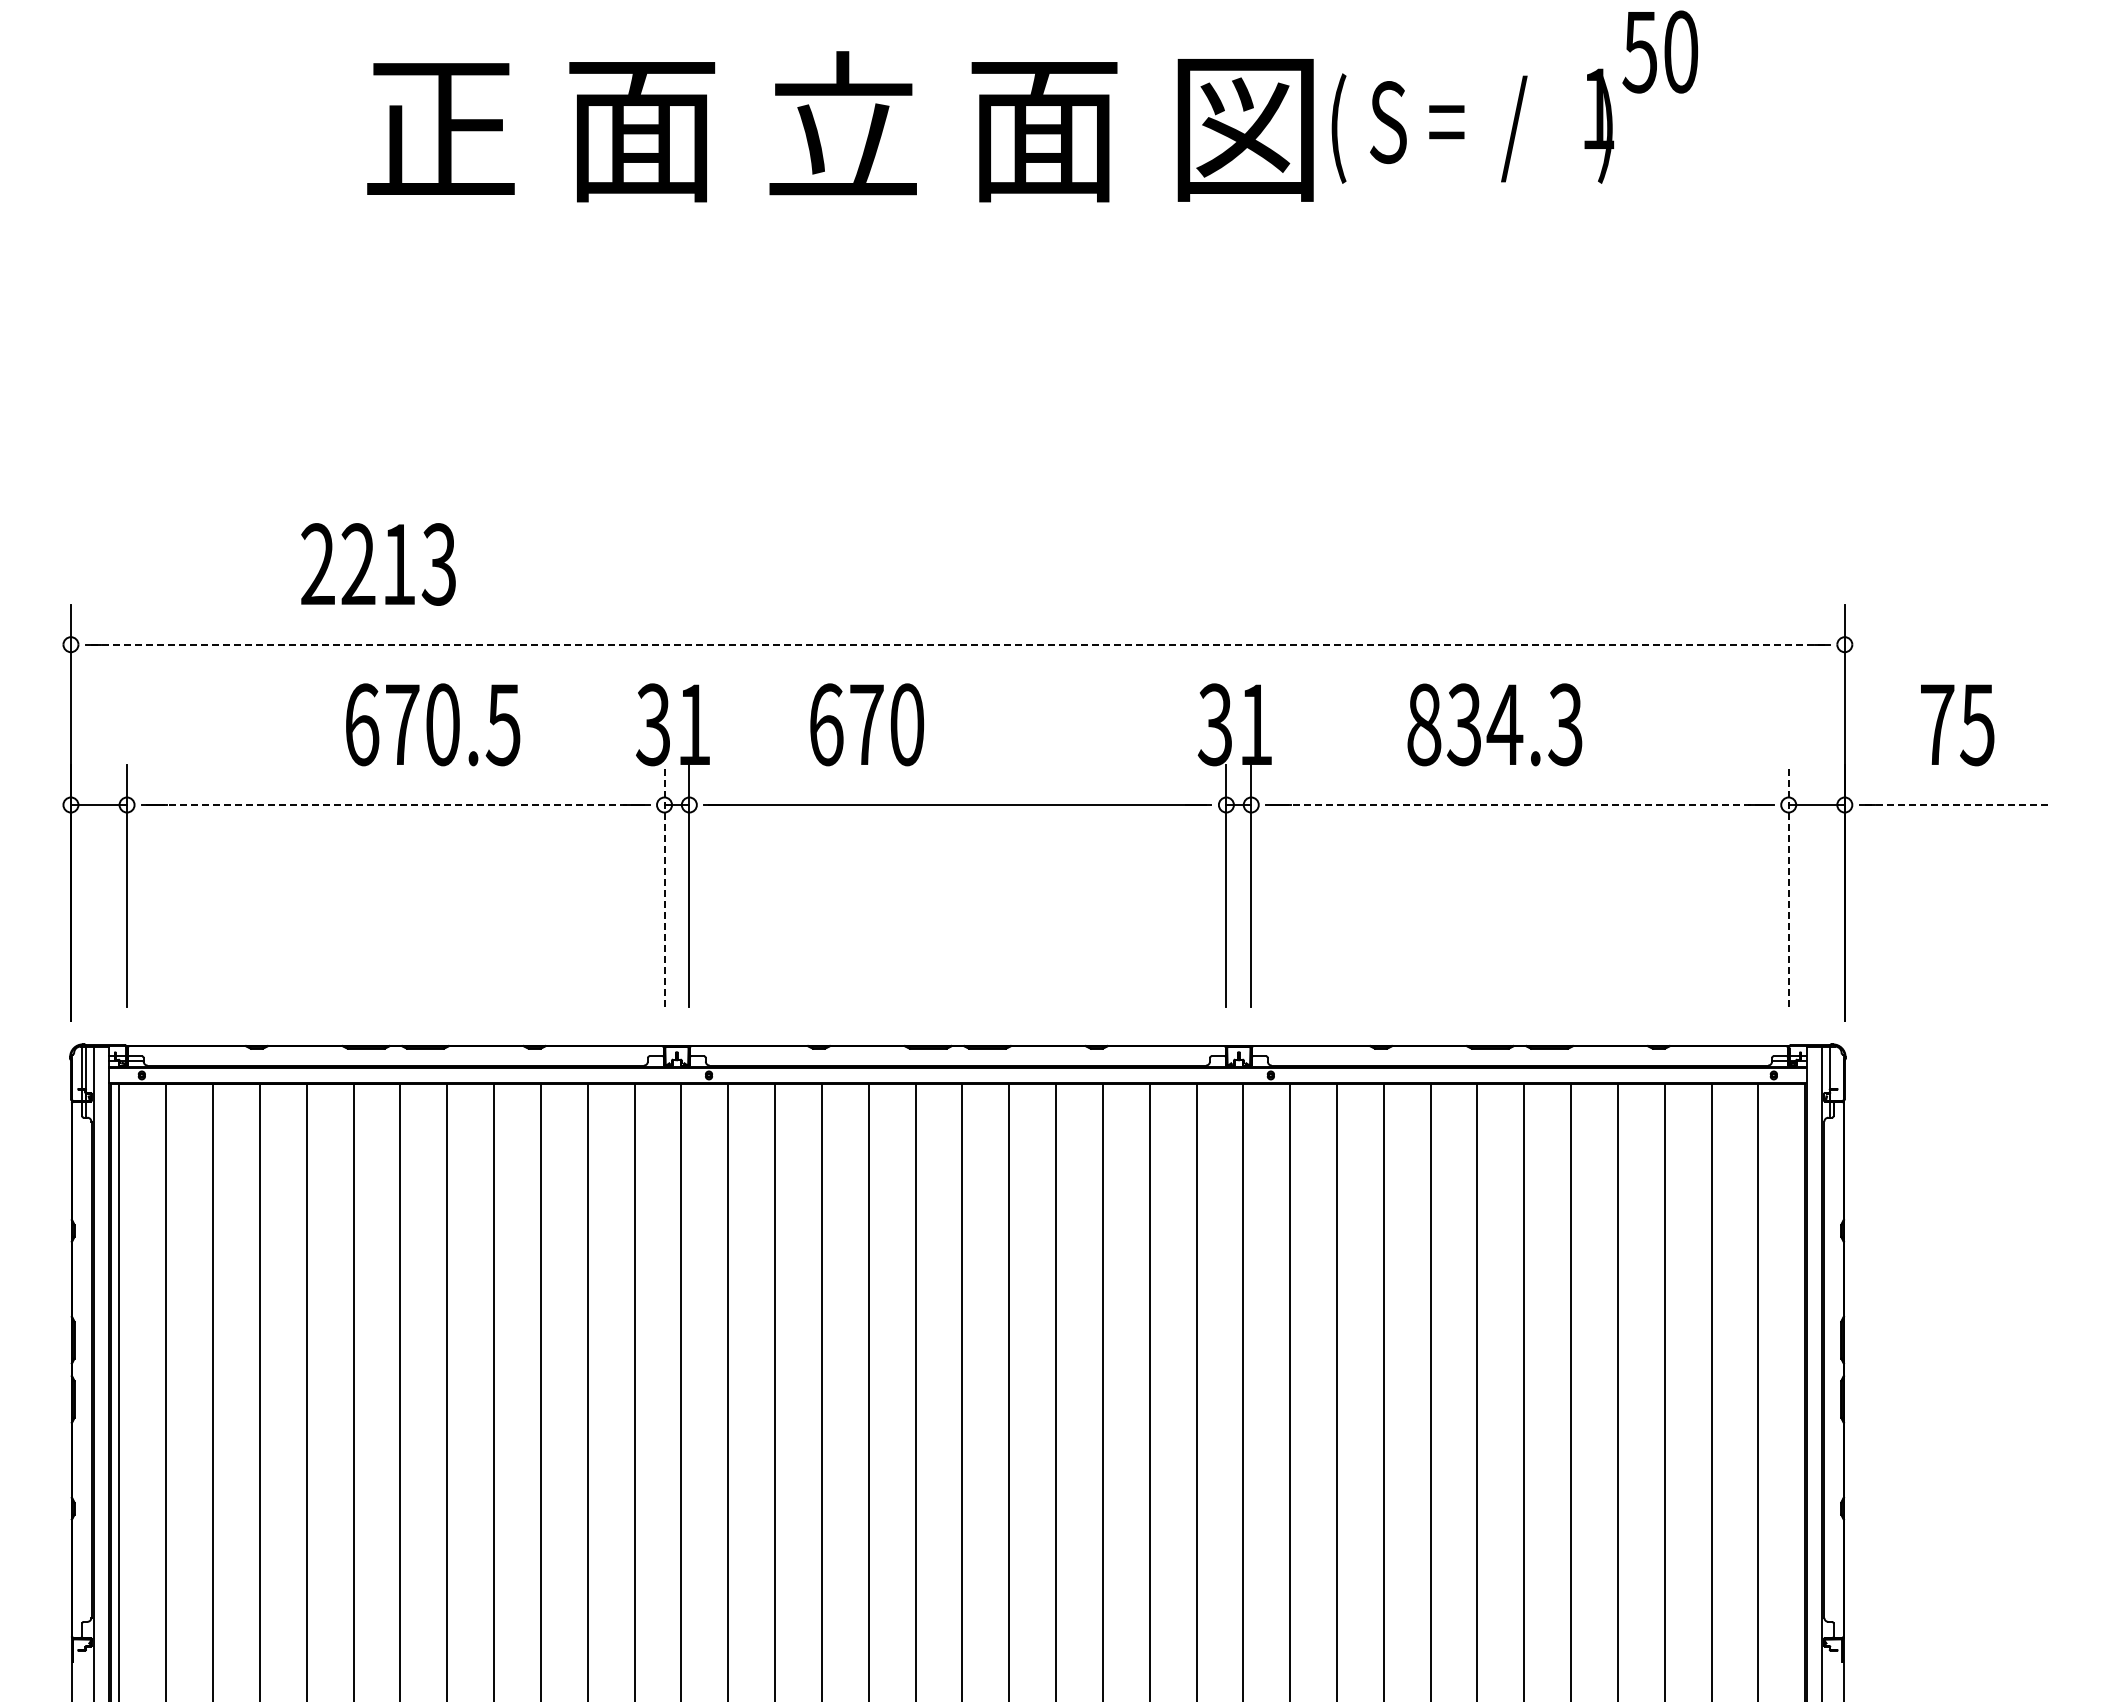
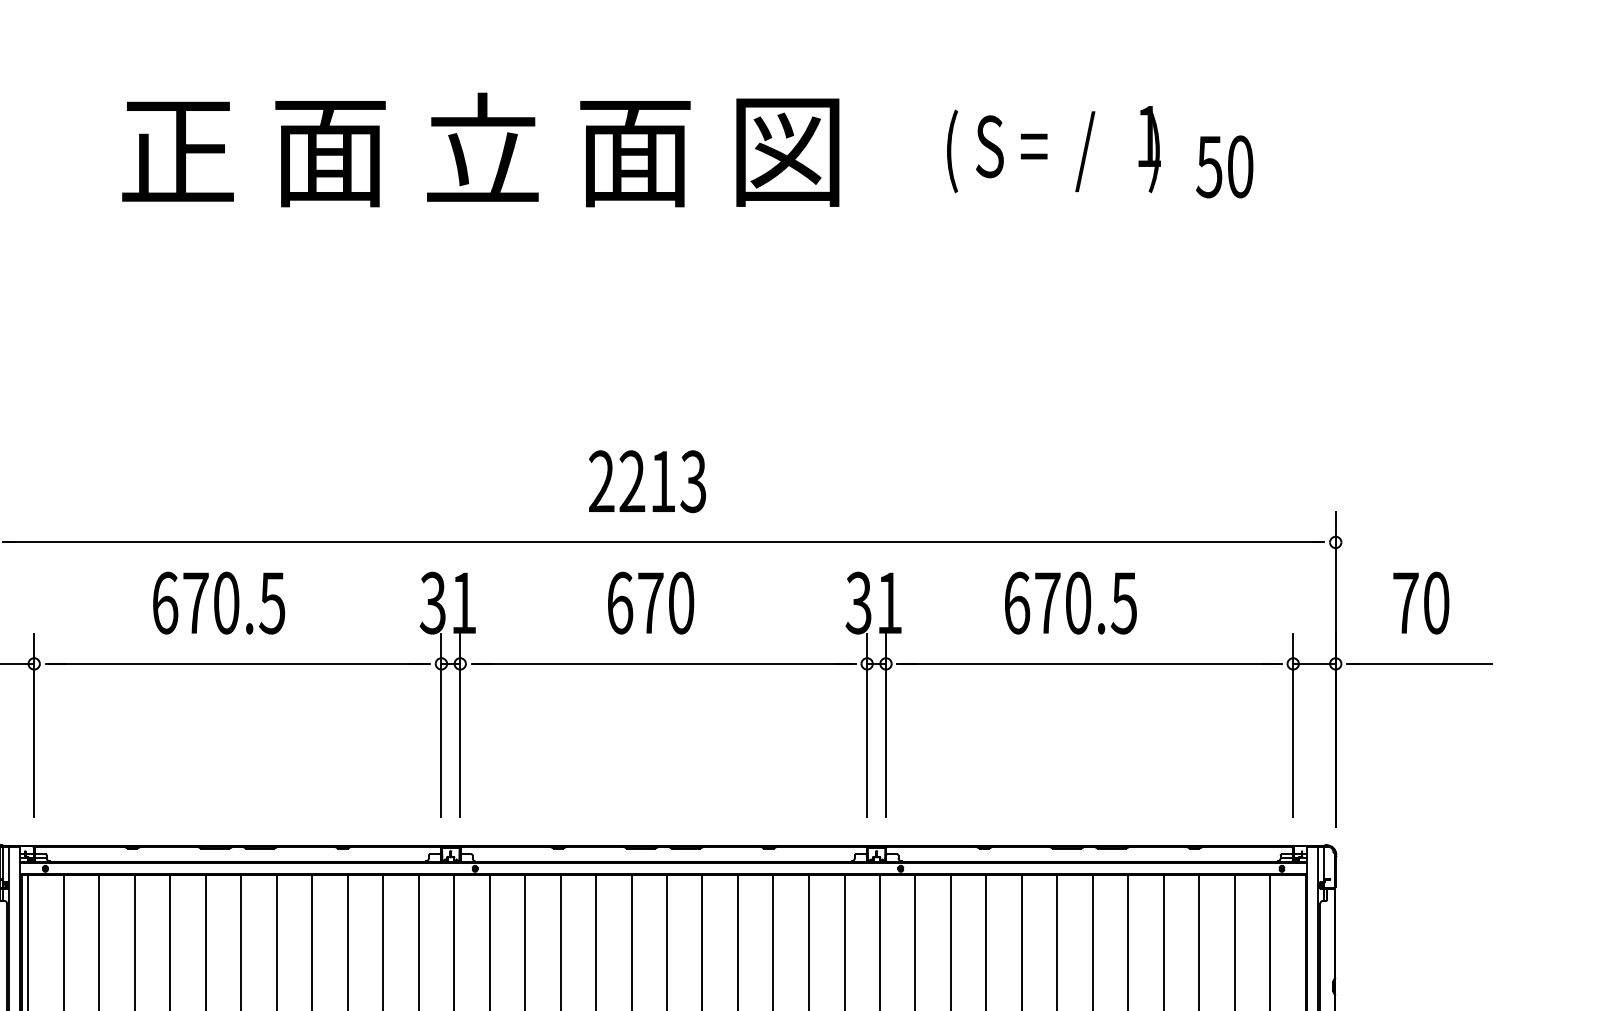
text: (1659, 51) -> (1224, 166), moved
text: (840, 126) -> (480, 149), moved
text: (378, 564) -> (647, 481), moved
line: (957, 644) -> (663, 542), dashed -> solid
text: (433, 724) -> (219, 602), moved
text: (866, 724) -> (650, 602), moved
text: (1494, 724) -> (1070, 602), 834.3 -> 670.5
text: (1977, 724) -> (1436, 602), 75 -> 70
line: (395, 805) -> (237, 664), dashed -> solid
line: (1519, 805) -> (1089, 664), dashed -> solid
line: (1958, 805) -> (1421, 664), dashed -> solid
line: (664, 885) -> (441, 724), dashed -> solid
line: (1788, 885) -> (1293, 724), dashed -> solid

